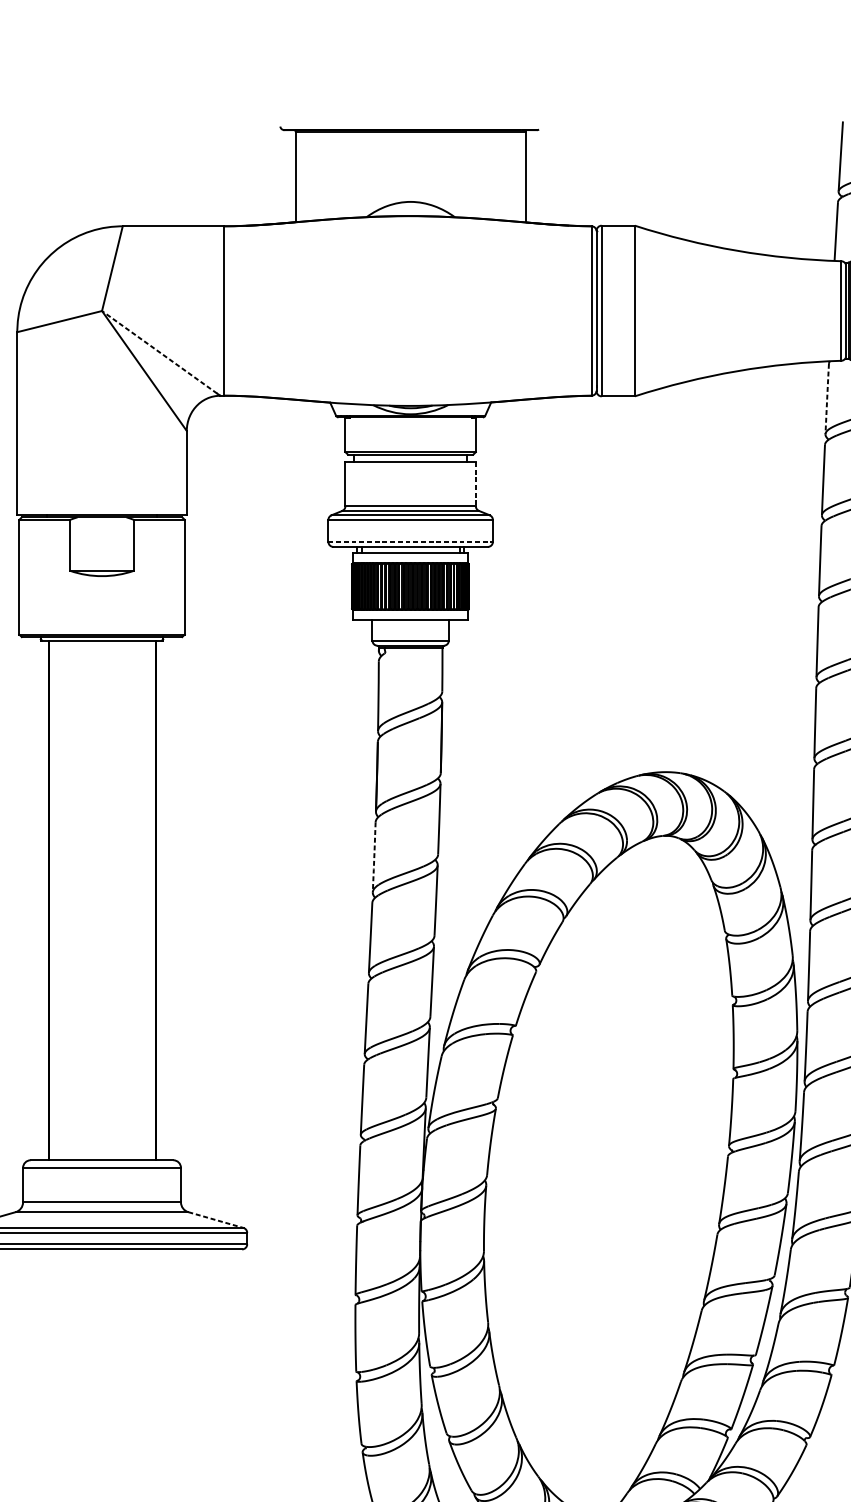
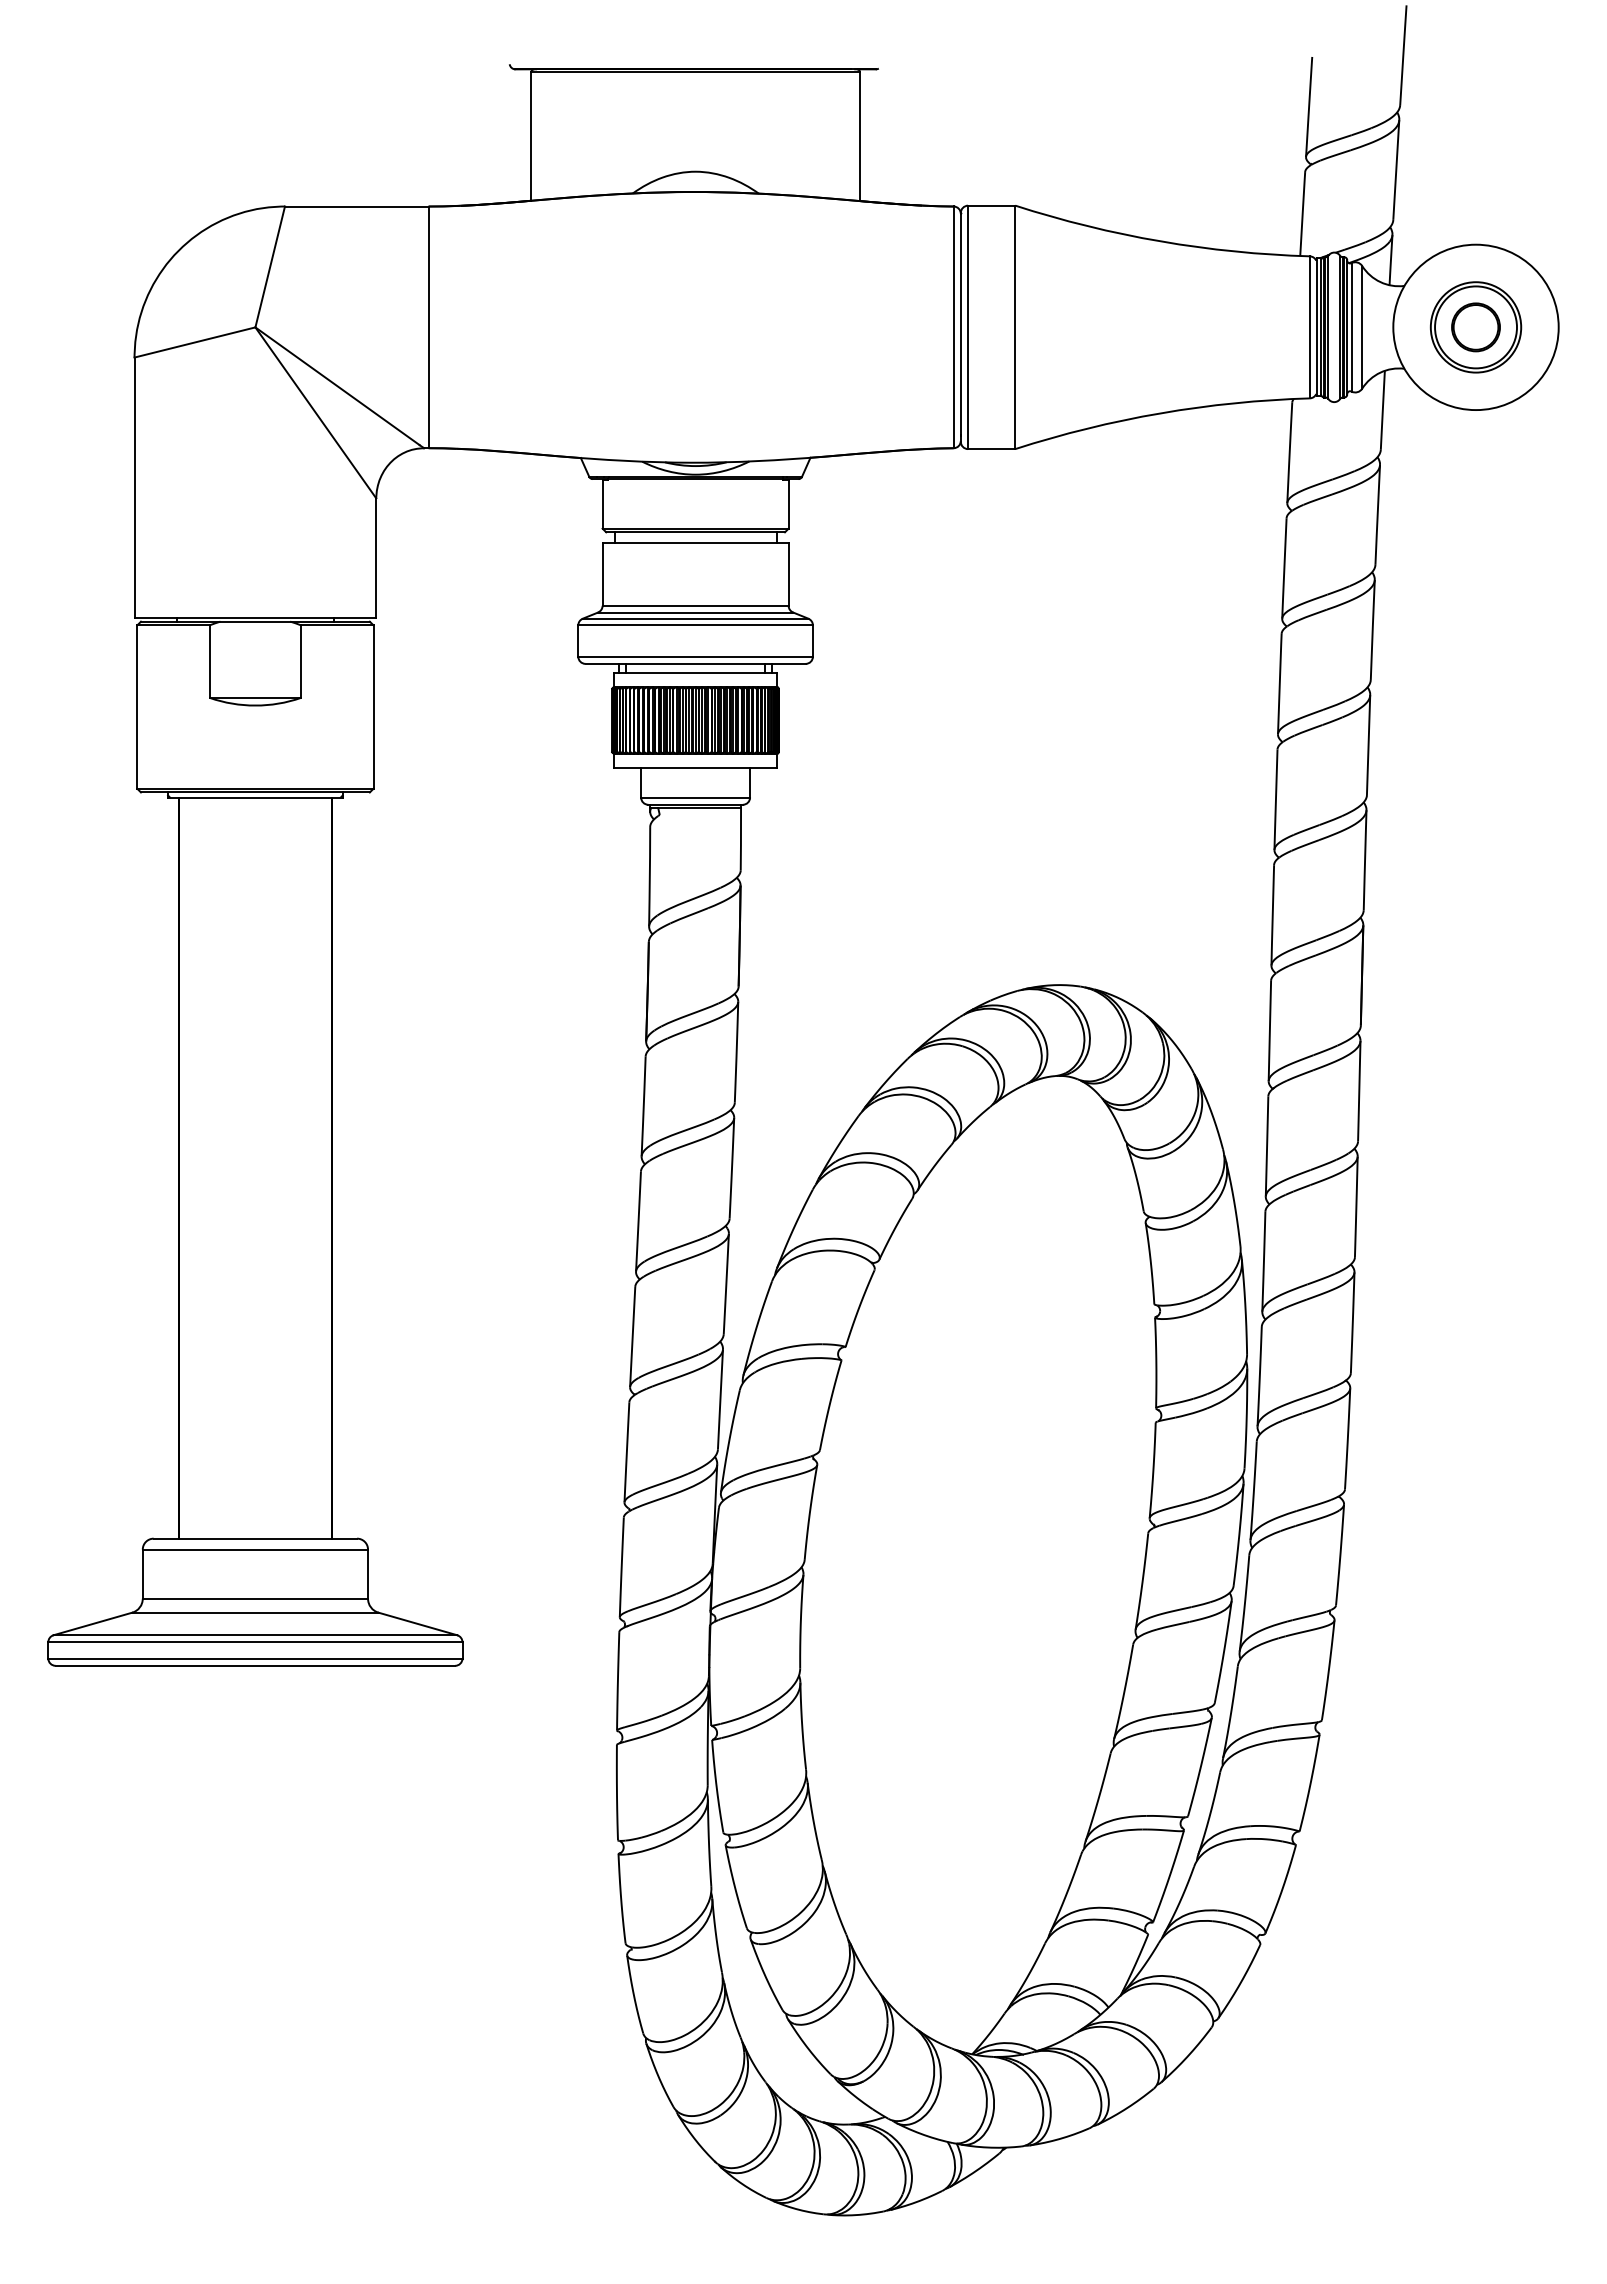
line: (159, 351) -> (337, 385), dashed -> solid
line: (827, 399) -> (1289, 453), dashed -> solid
line: (475, 484) -> (788, 574), dashed -> solid
line: (411, 541) -> (696, 656), dashed -> solid
line: (374, 857) -> (643, 1107), dashed -> solid
line: (215, 1219) -> (417, 1623), dashed -> solid

